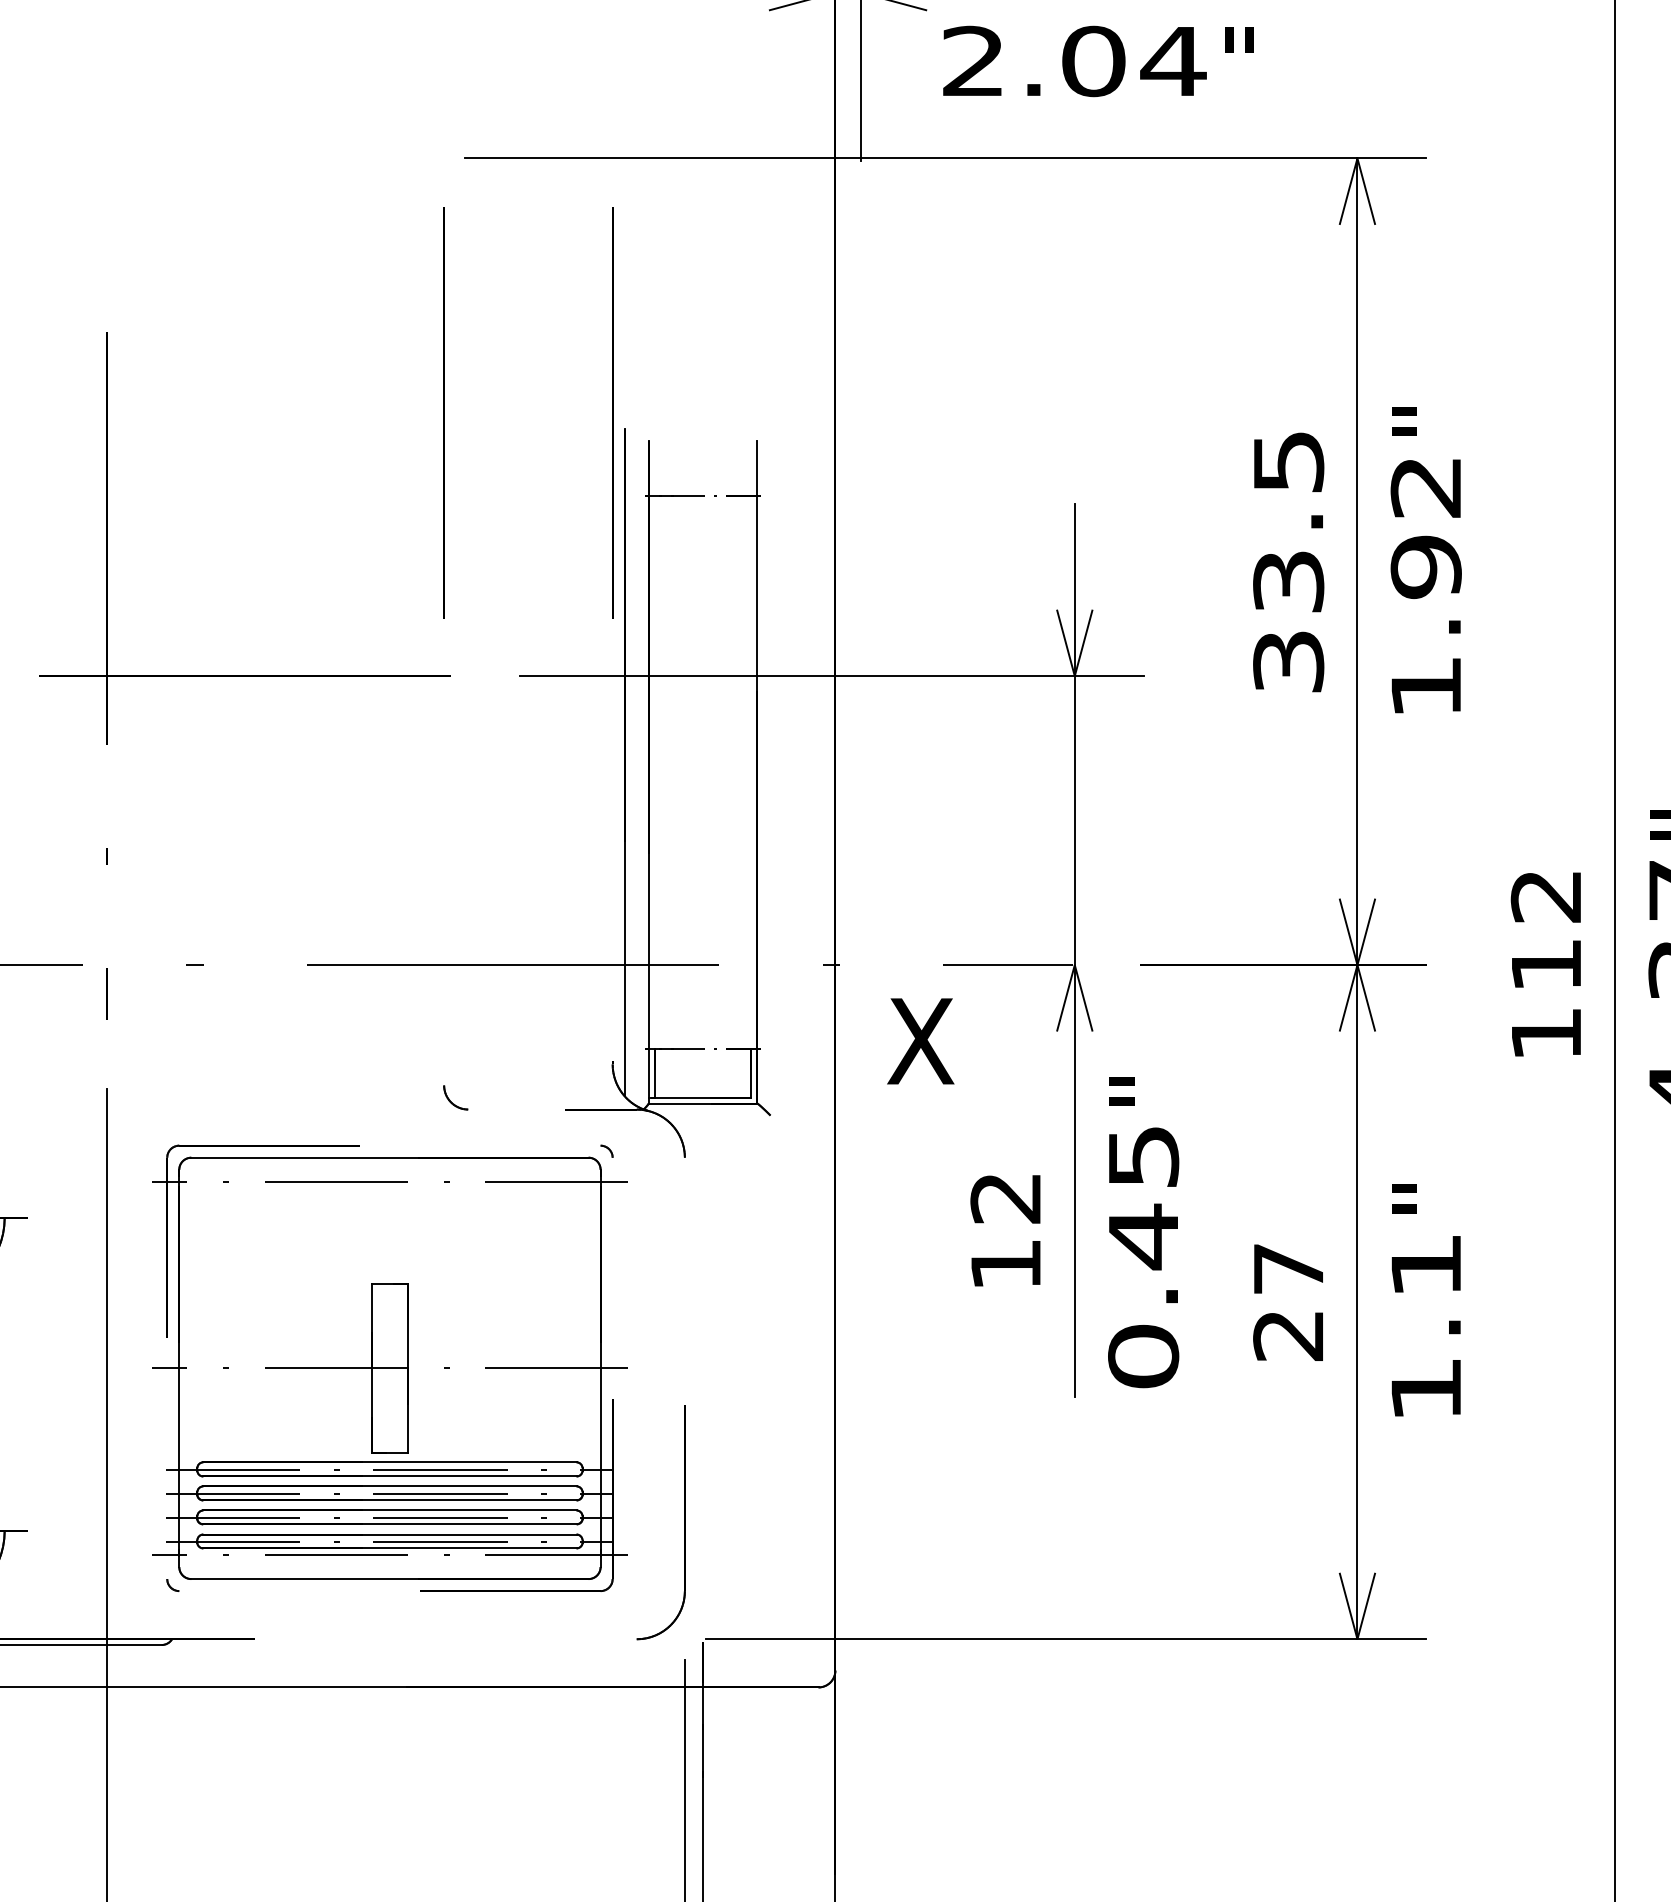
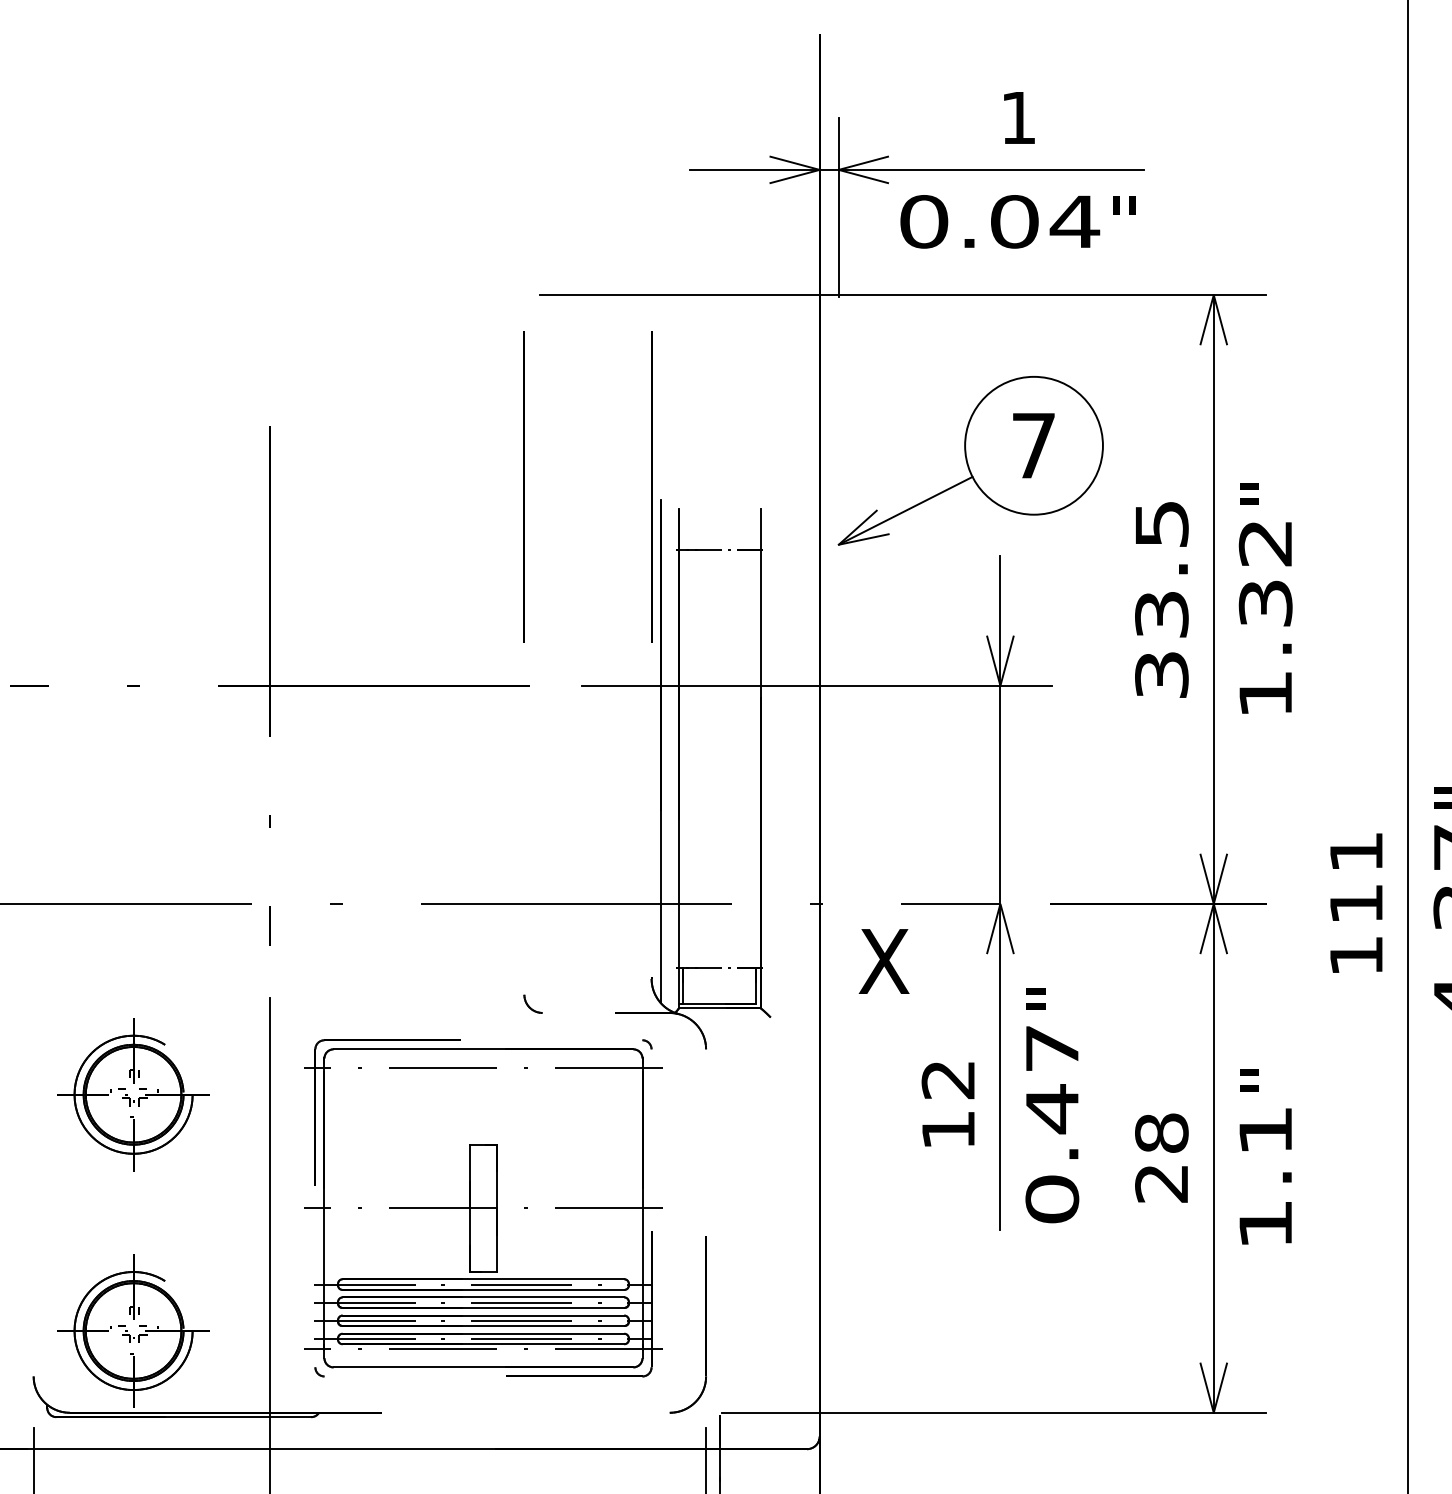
text: (974, 61) -> (924, 221), 2.04 -> 0.04
part: (1035, 377) -> (970, 460), added
text: (1425, 567) -> (1265, 603), 1.92 -> 1.32
text: (1545, 896) -> (1355, 852), 112 -> 111
text: (1143, 1156) -> (1052, 1048), 0.45 -> 0.47
text: (1288, 1267) -> (1161, 1132), 27 -> 28

